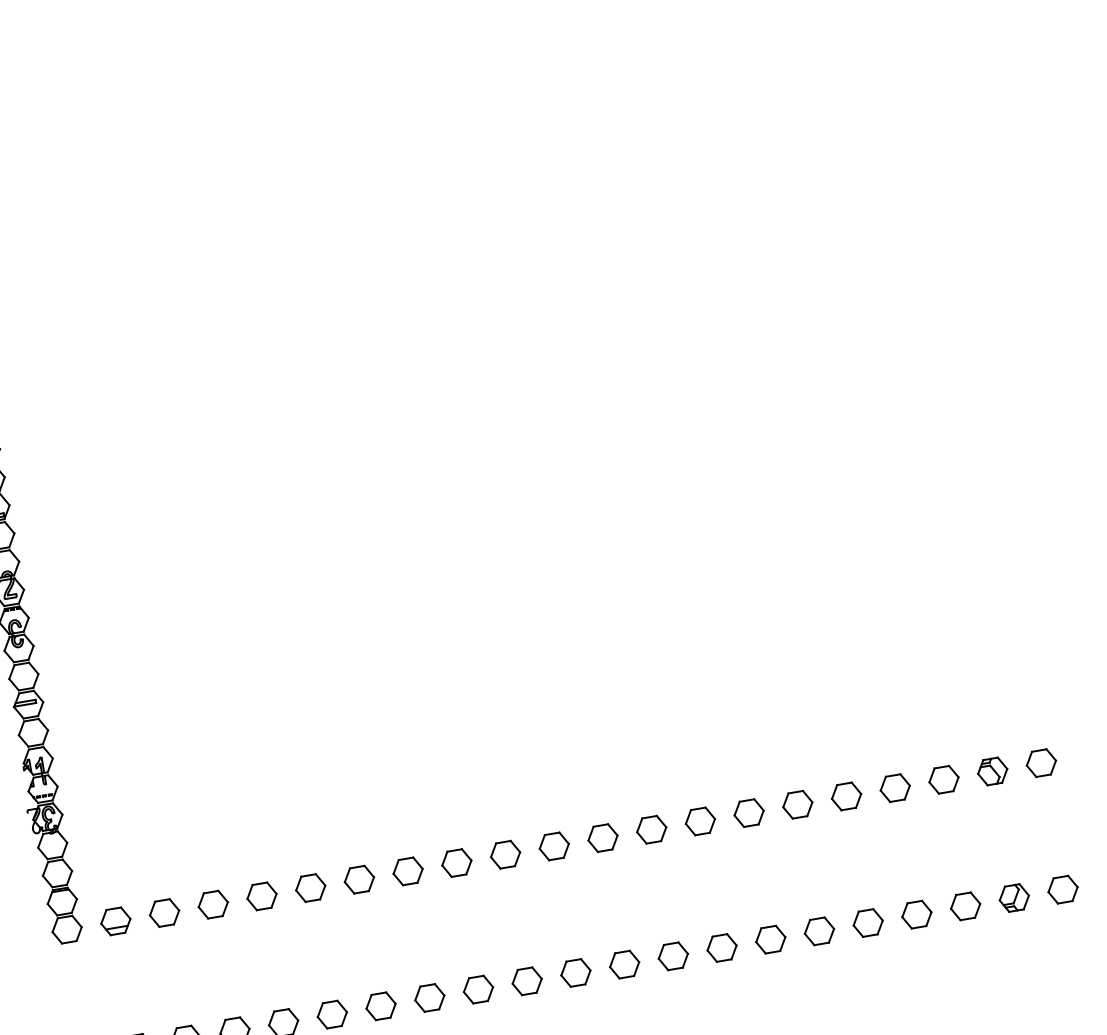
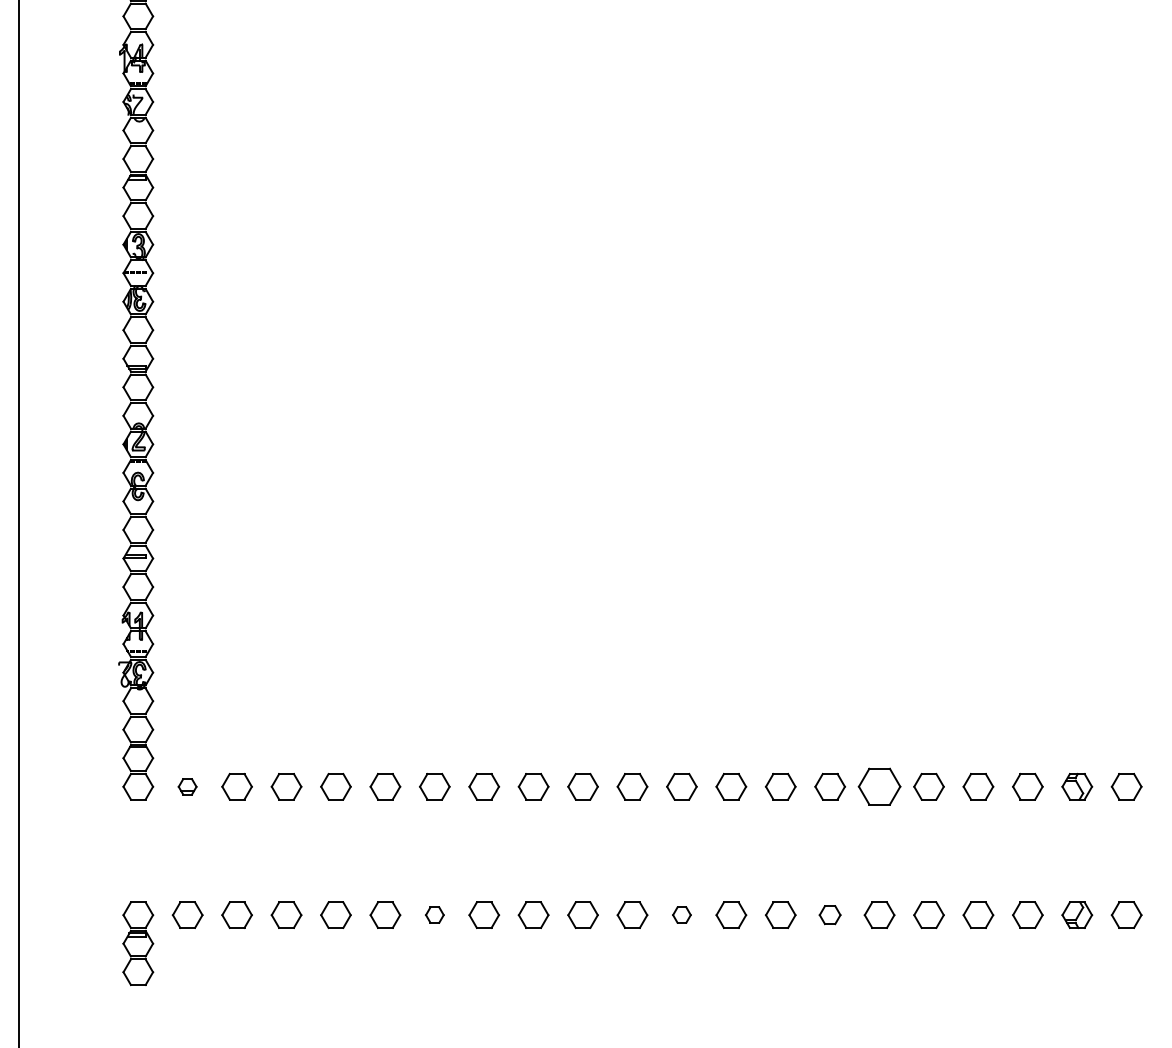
part: (797, 804) -> (879, 786), size x1.4
part: (115, 921) -> (187, 786), size x0.6
part: (769, 939) -> (829, 914), size x0.7
part: (624, 964) -> (681, 914), size x0.6
part: (380, 1005) -> (434, 914), size x0.6

